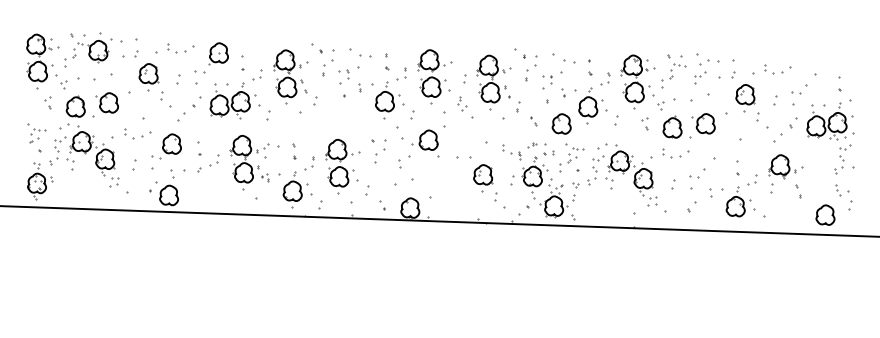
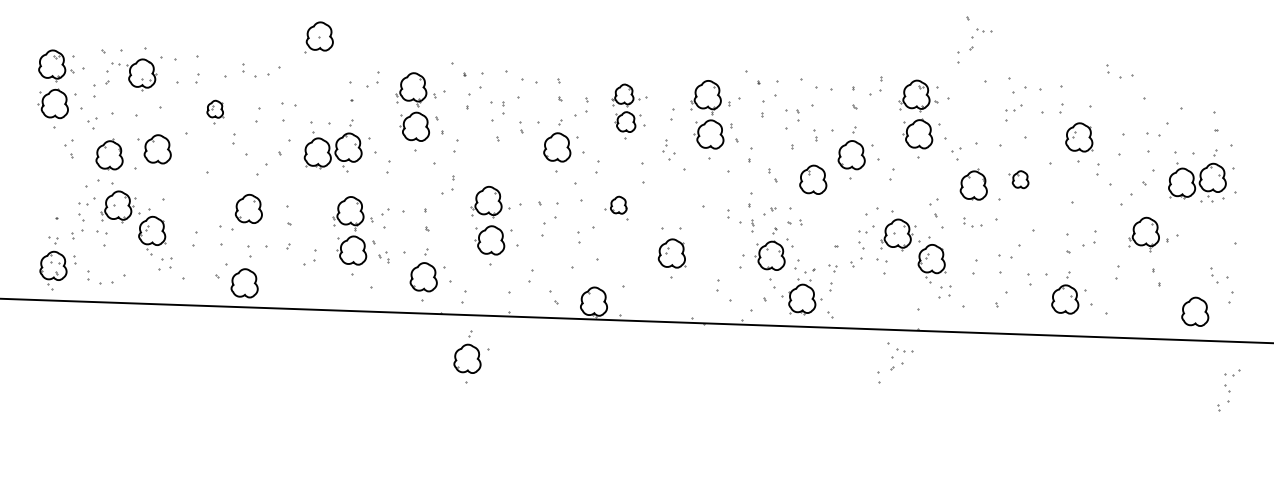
part: (218, 53) -> (319, 37), moved
part: (773, 69) -> (1119, 71), moved
part: (673, 71) -> (975, 40), moved
part: (257, 74) -> (372, 79), moved
part: (434, 76) -> (629, 111), size x0.7
part: (148, 77) -> (214, 112), size x0.6
part: (605, 78) -> (876, 84), moved
part: (775, 100) -> (1122, 145), size x1.6
part: (644, 123) -> (933, 208), moved
part: (703, 123) -> (1018, 179), size x0.6
part: (36, 133) -> (52, 193), removed
part: (137, 133) -> (106, 277), moved
part: (518, 137) -> (750, 199), added
part: (425, 143) -> (616, 208), size x0.6
part: (671, 153) -> (972, 222), size x0.7
part: (571, 157) -> (895, 363), moved
part: (842, 159) -> (1228, 390), moved
part: (214, 160) -> (310, 257), moved
part: (309, 163) -> (448, 184), moved
part: (342, 166) -> (495, 225), moved
part: (785, 166) -> (1153, 234), moved
part: (483, 178) -> (672, 258), moved
part: (752, 179) -> (1089, 238), moved
part: (325, 246) -> (471, 357), added

